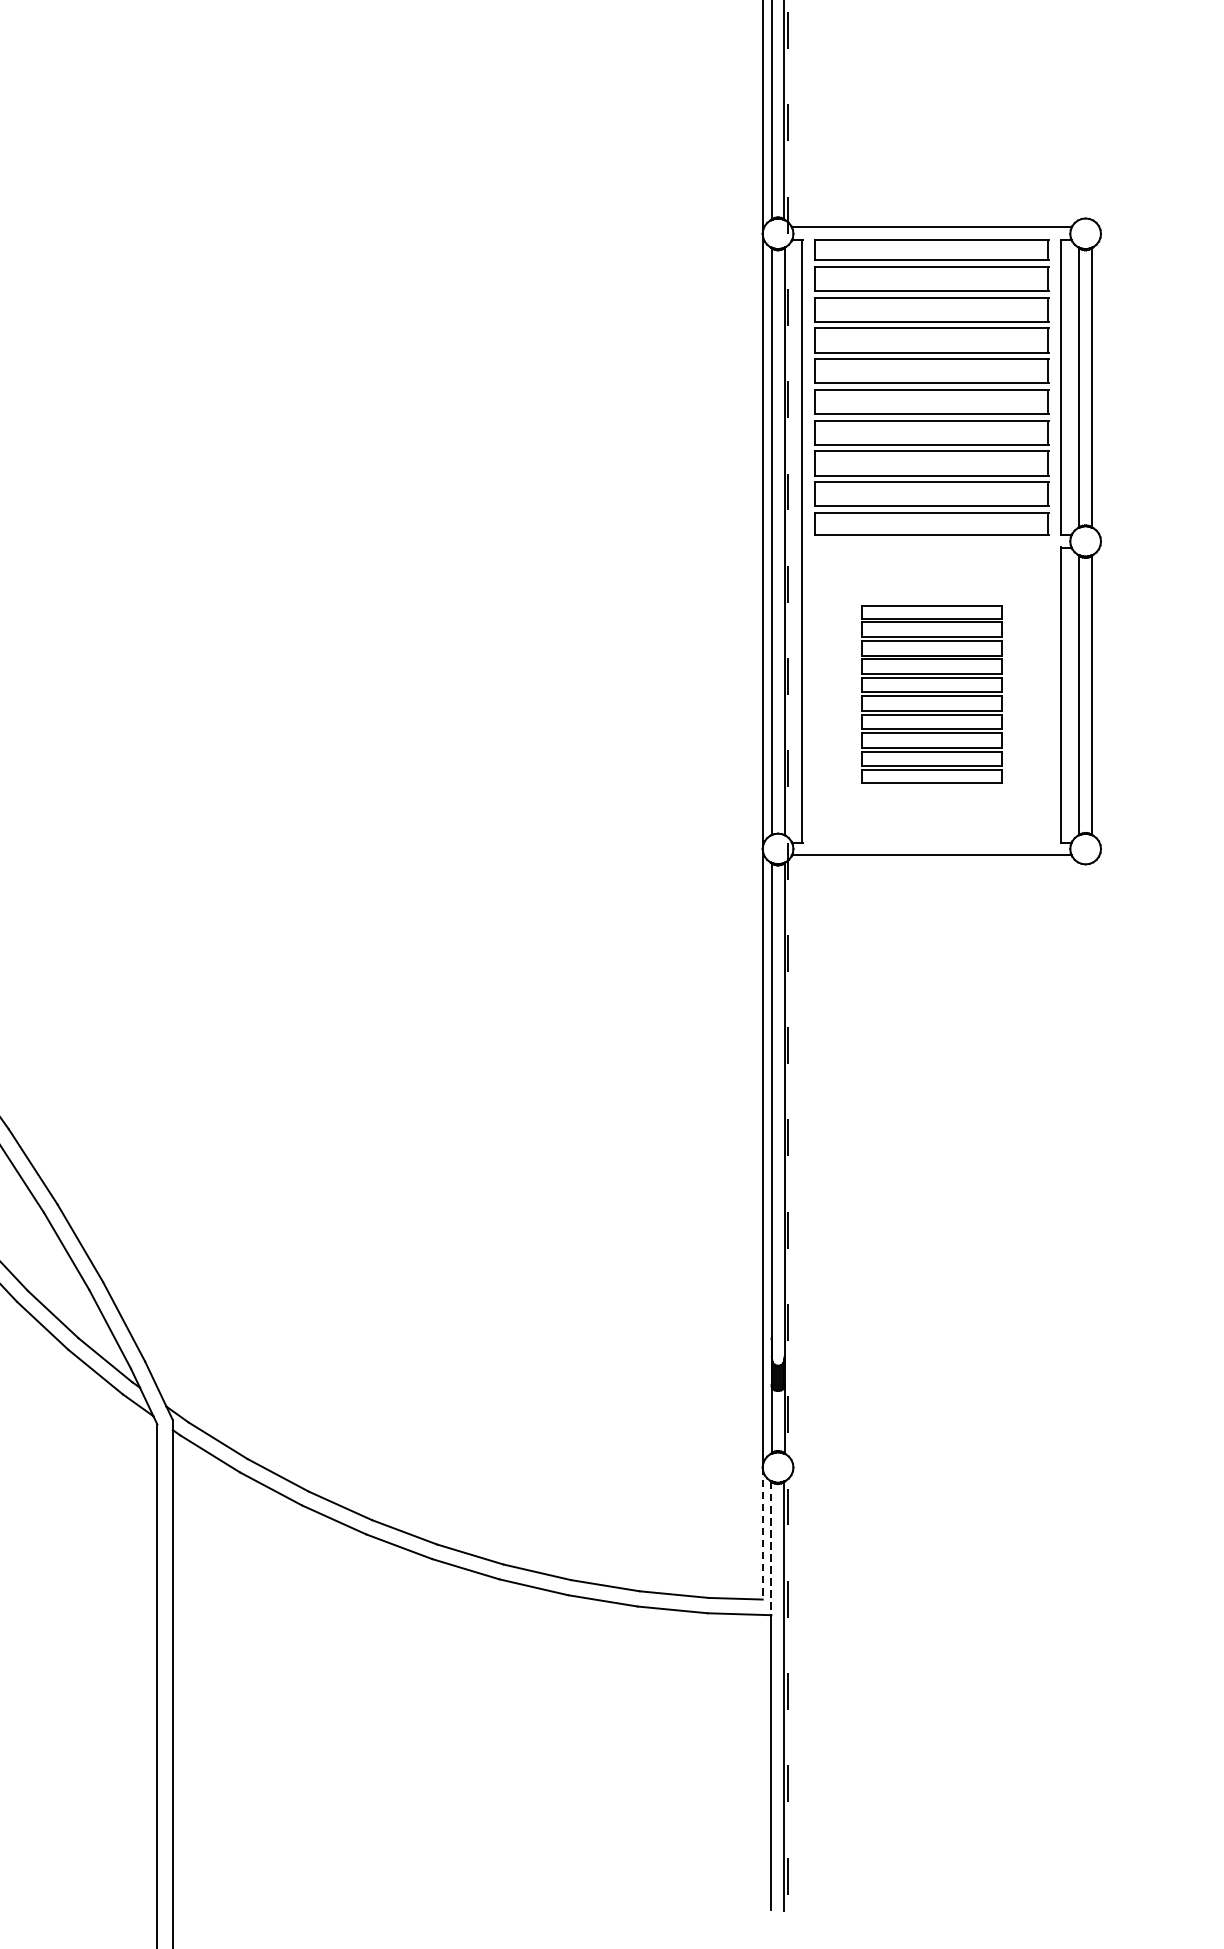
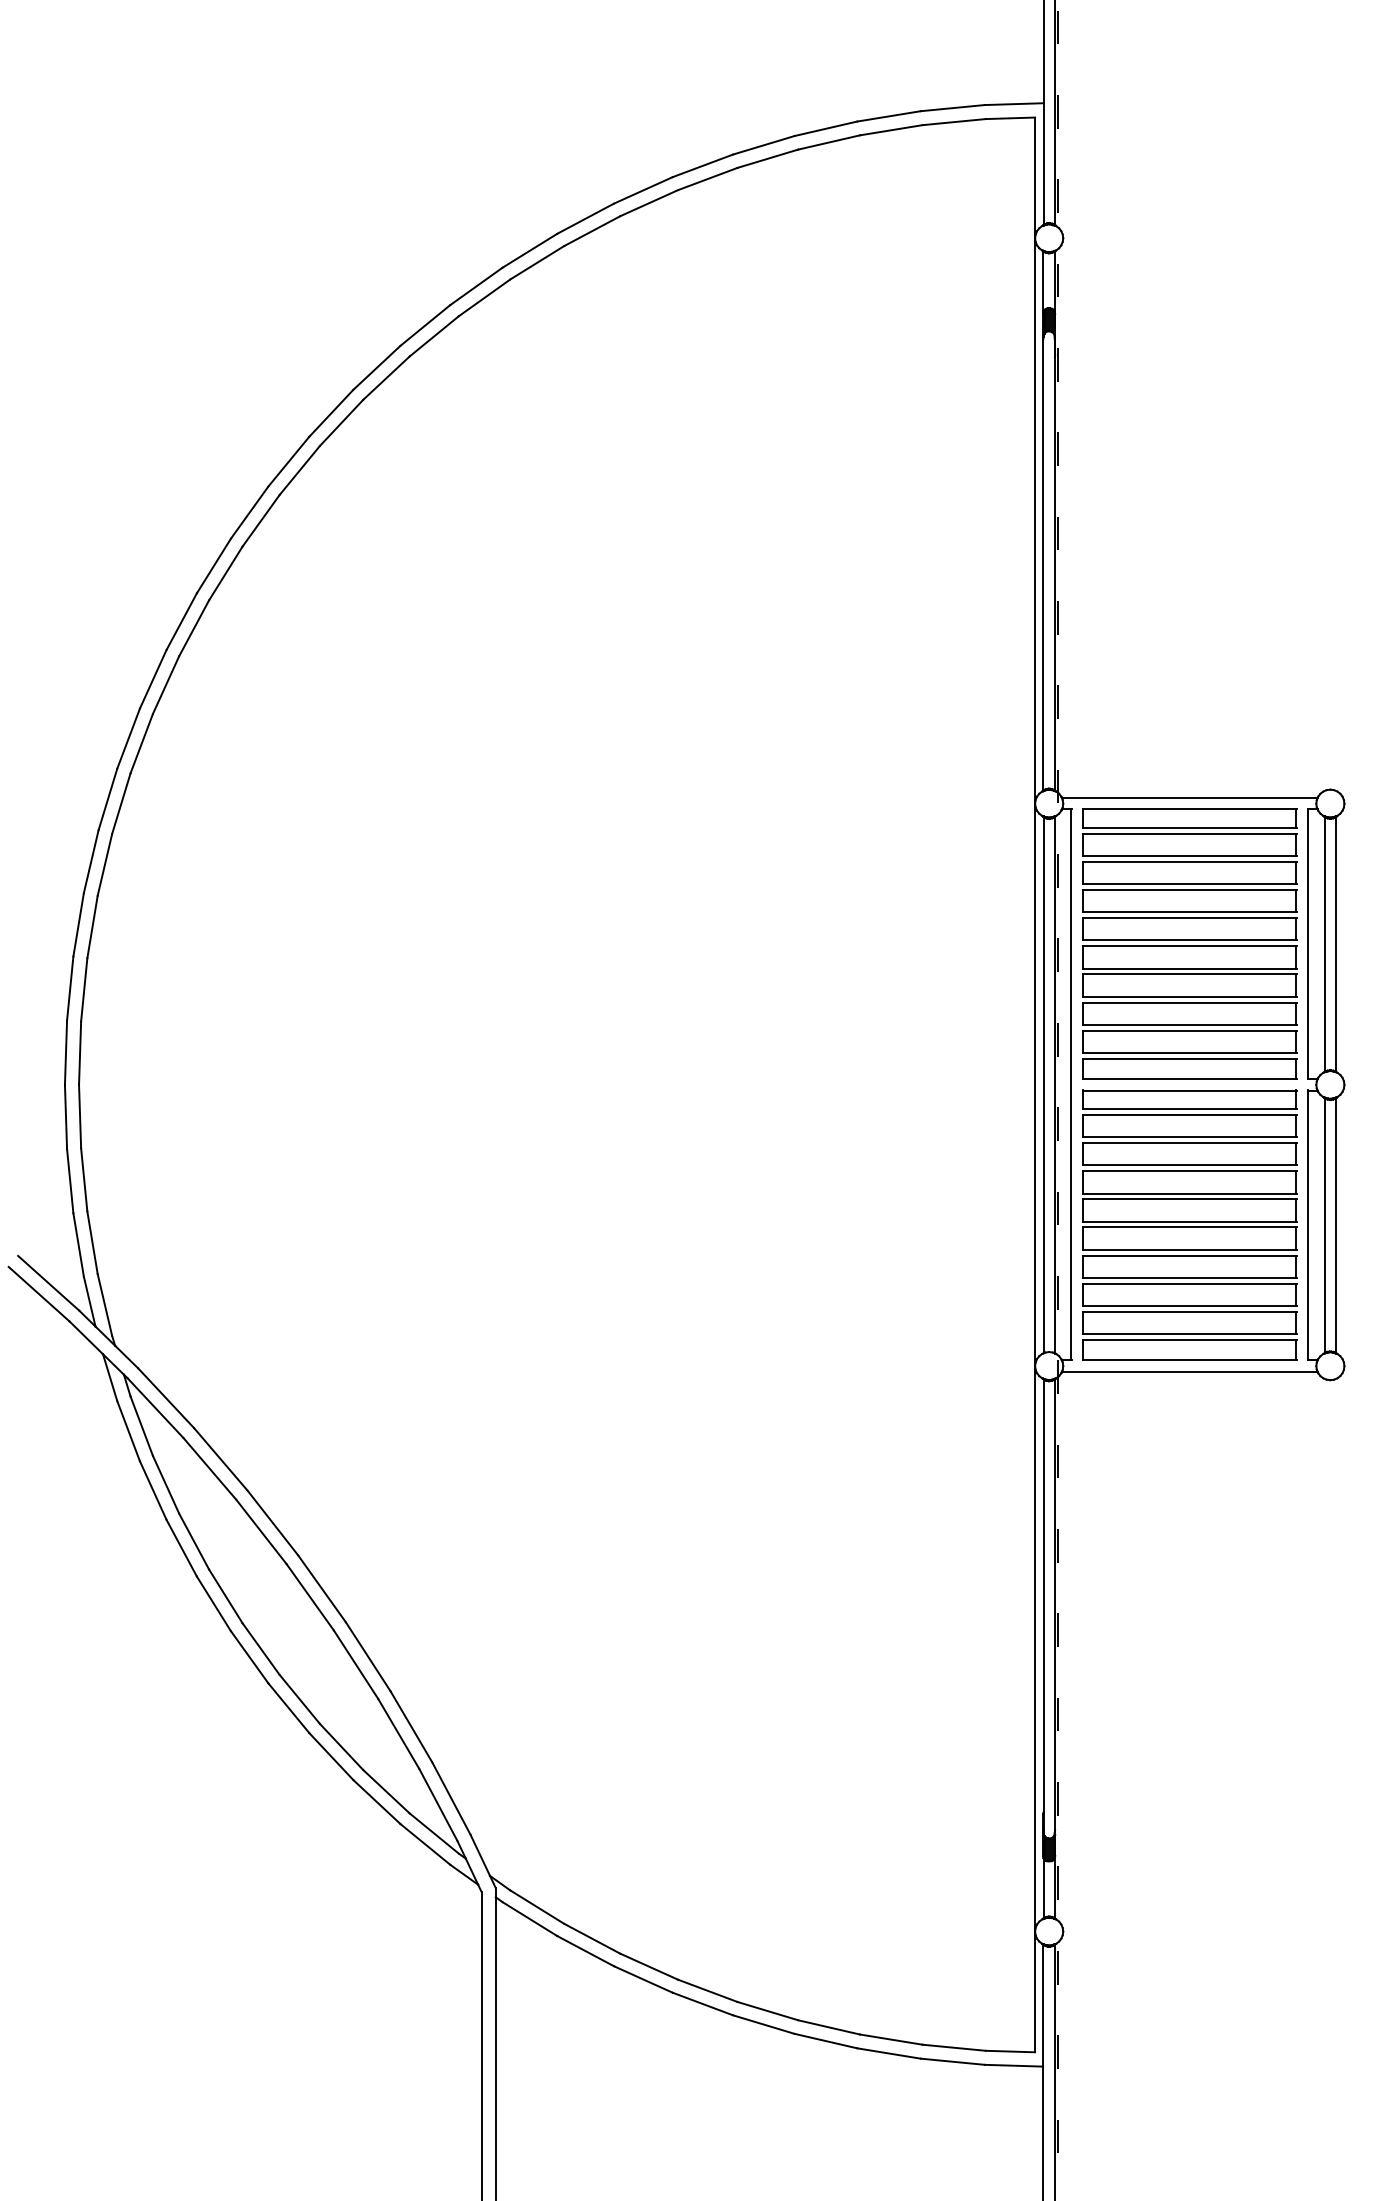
part: (931, 694) -> (1189, 1224), size x1.67
line: (763, 1534) -> (1035, 1992), dashed -> solid
line: (771, 1548) -> (1043, 2005), dashed -> solid

